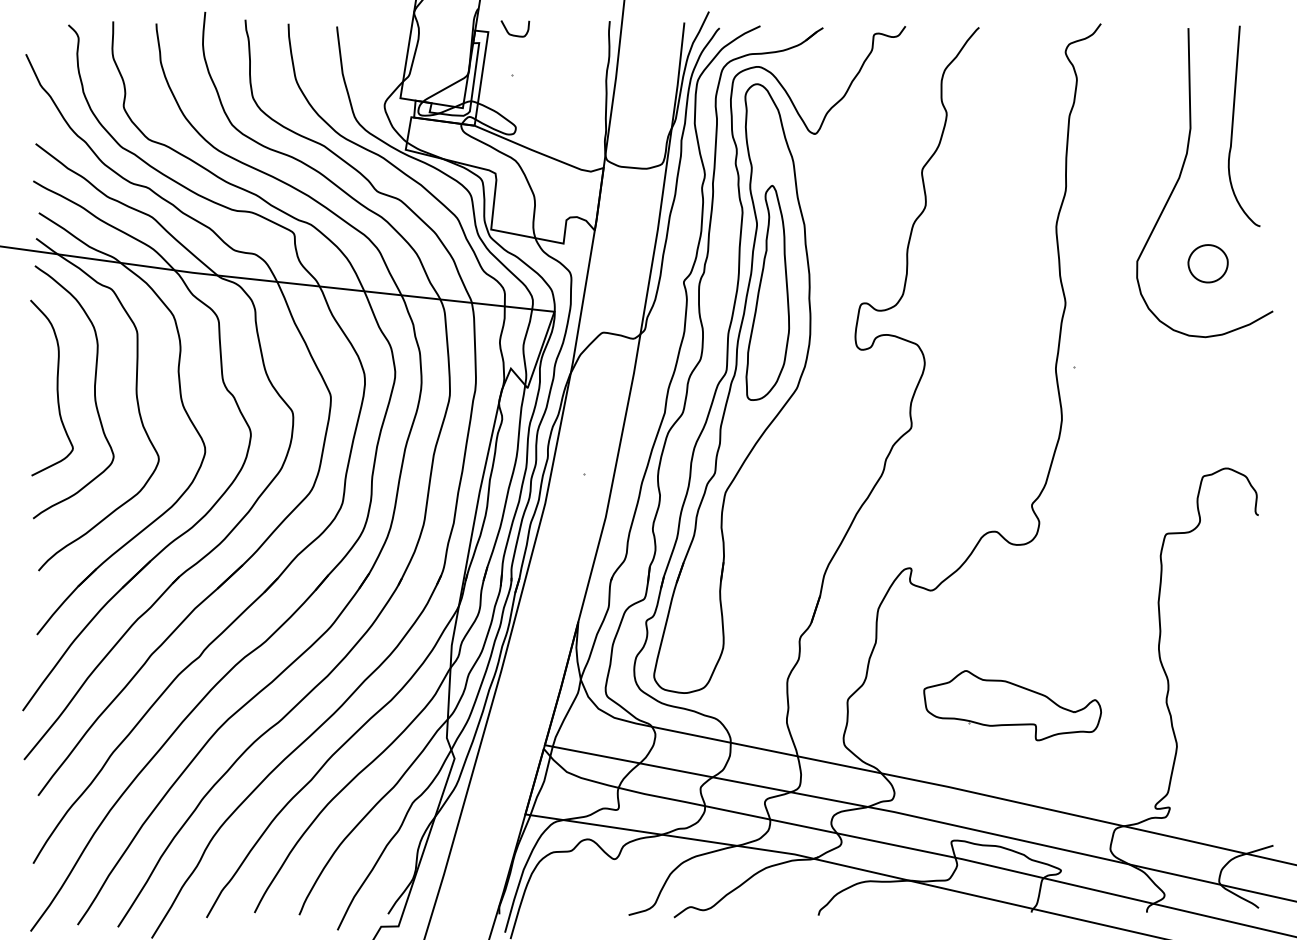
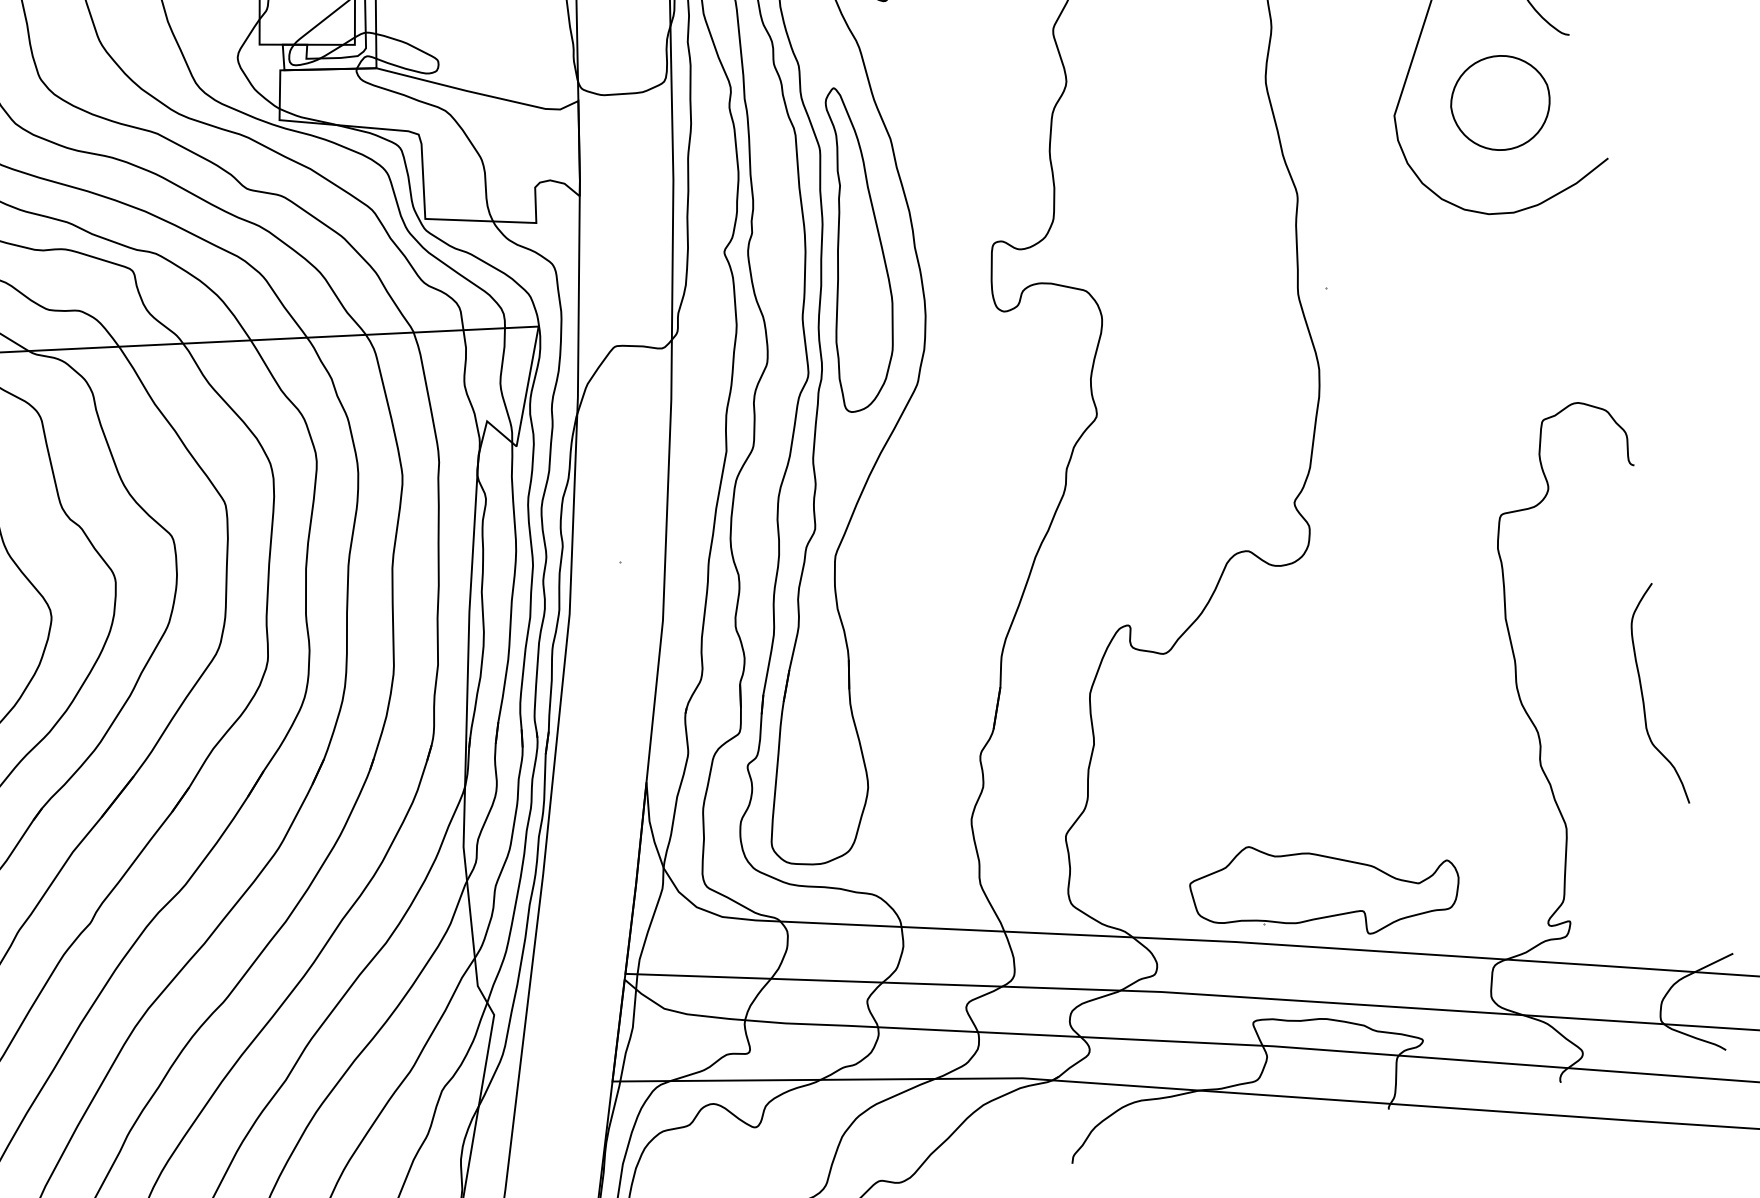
part: (1207, 263) -> (1499, 102), size x1.67
curve: (1241, 668) -> (1644, 697), added
part: (1012, 705) -> (1324, 887), moved

